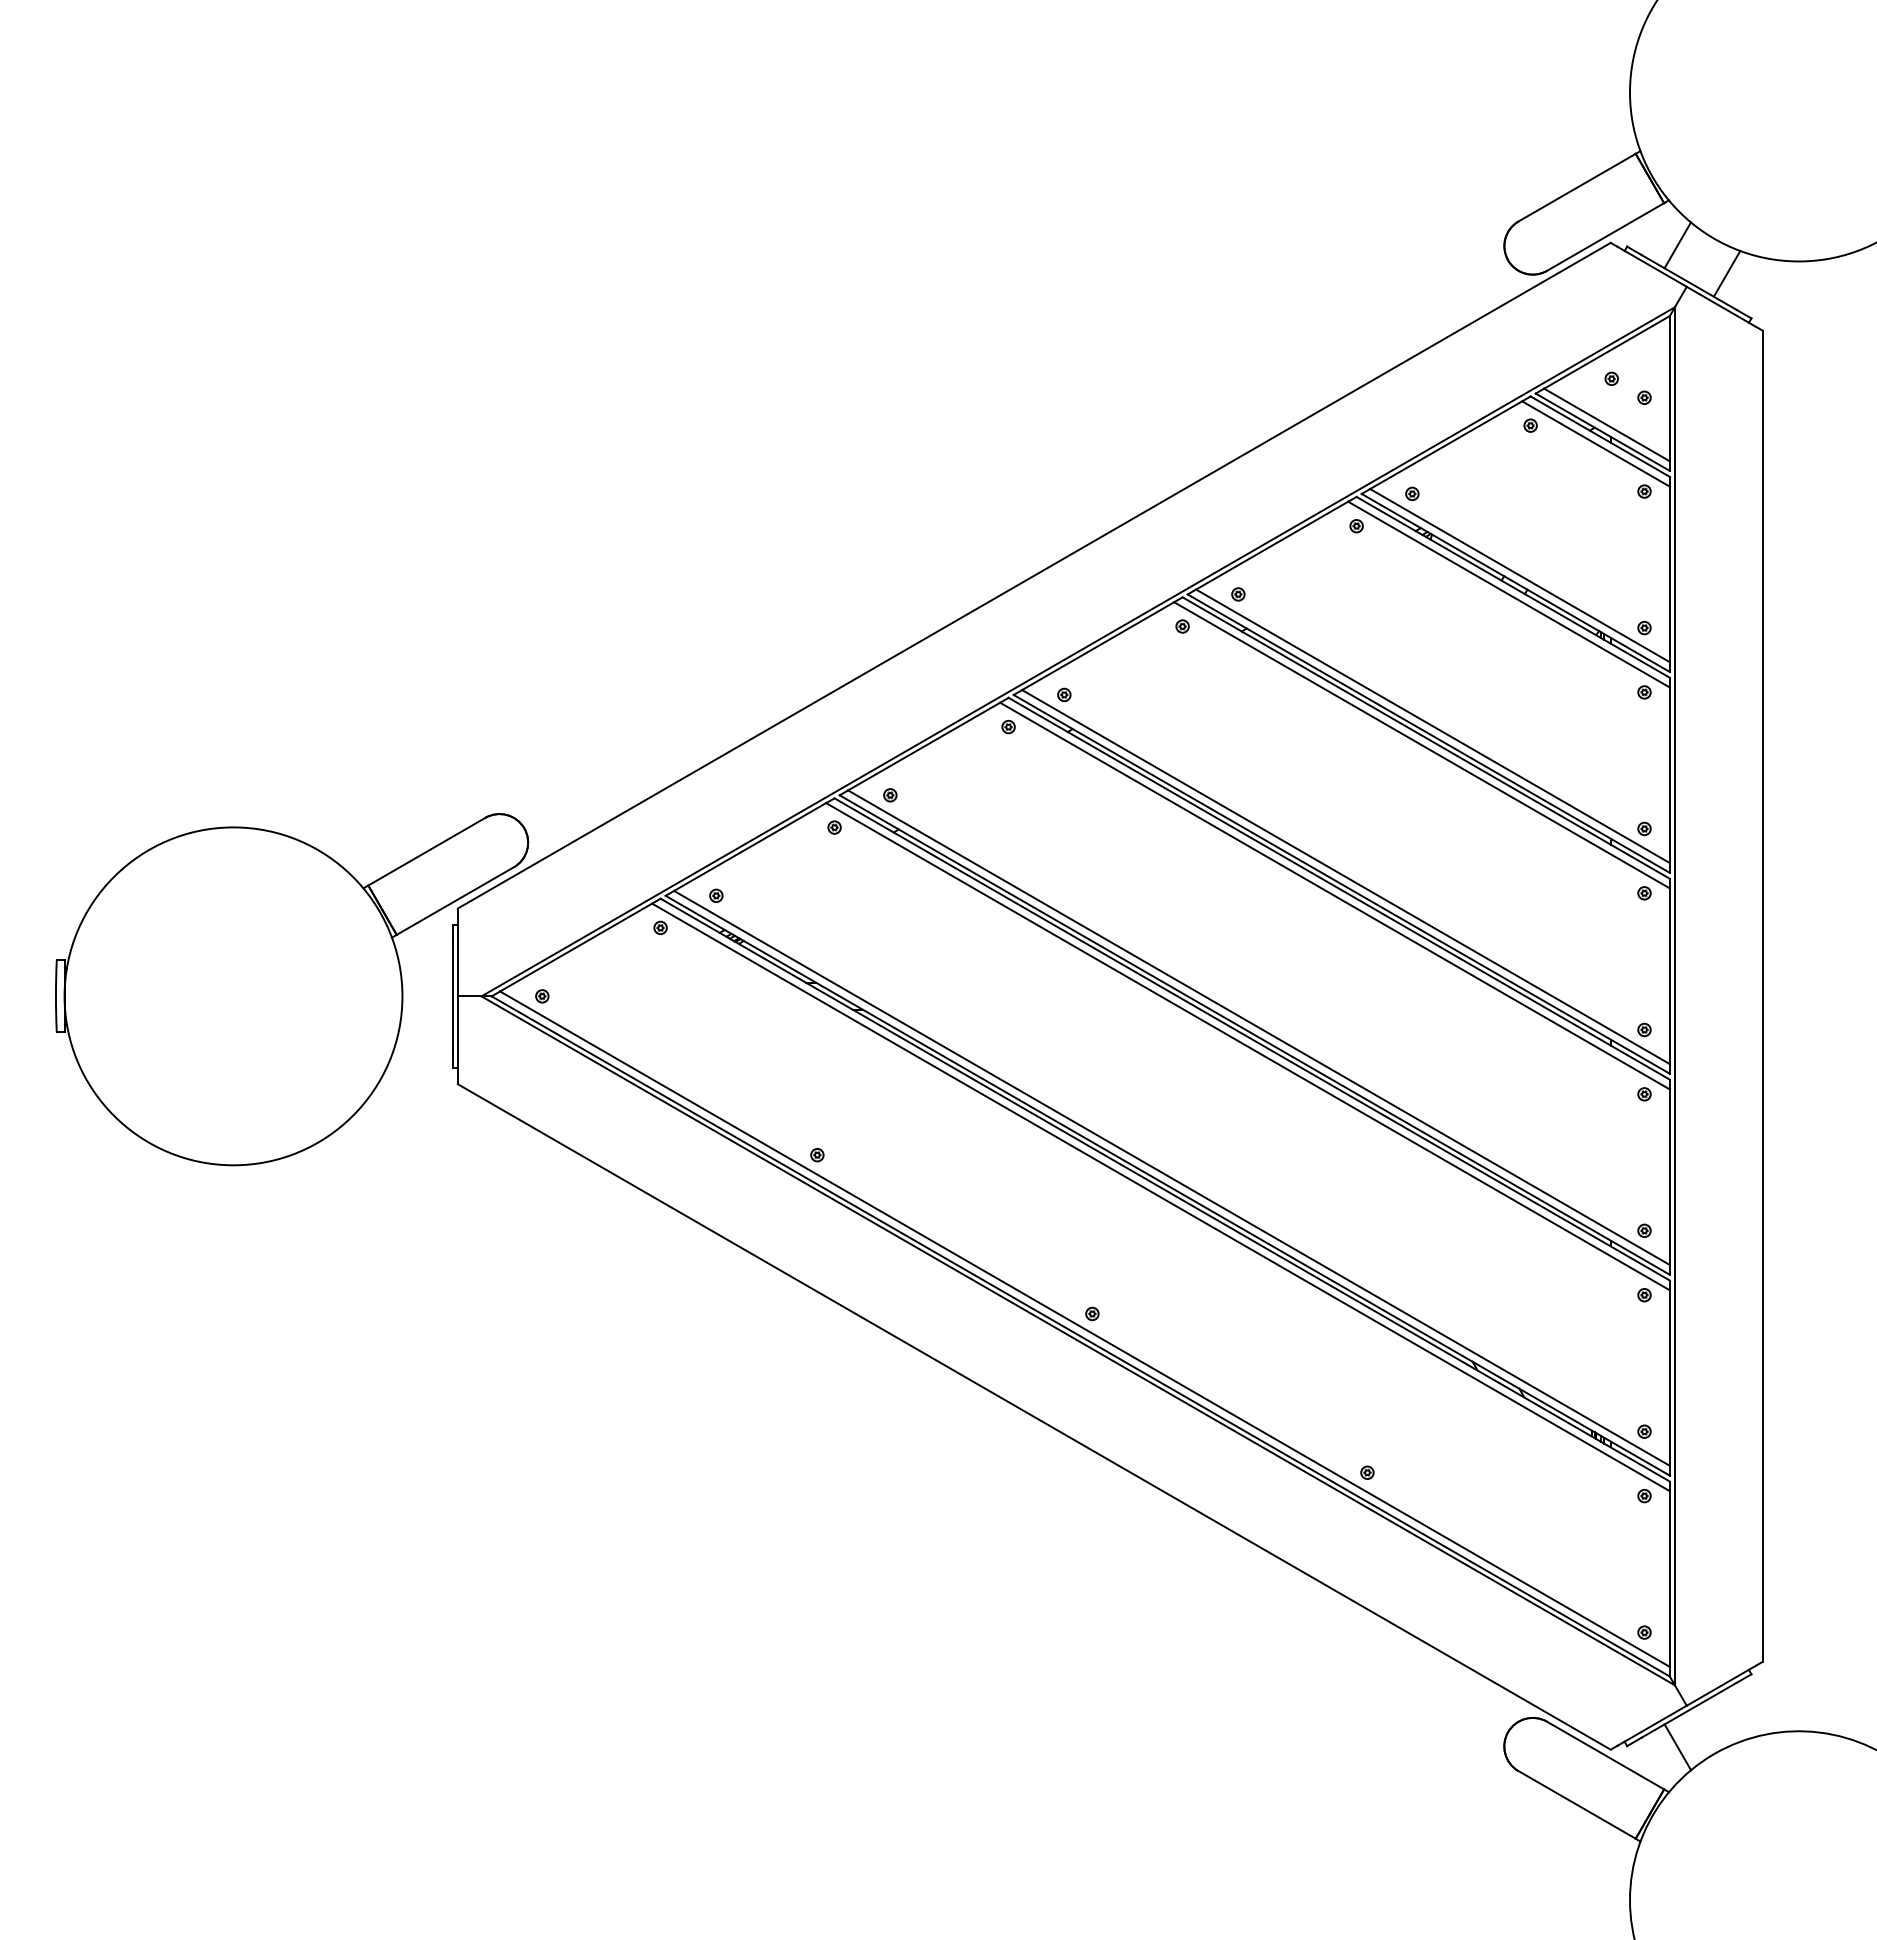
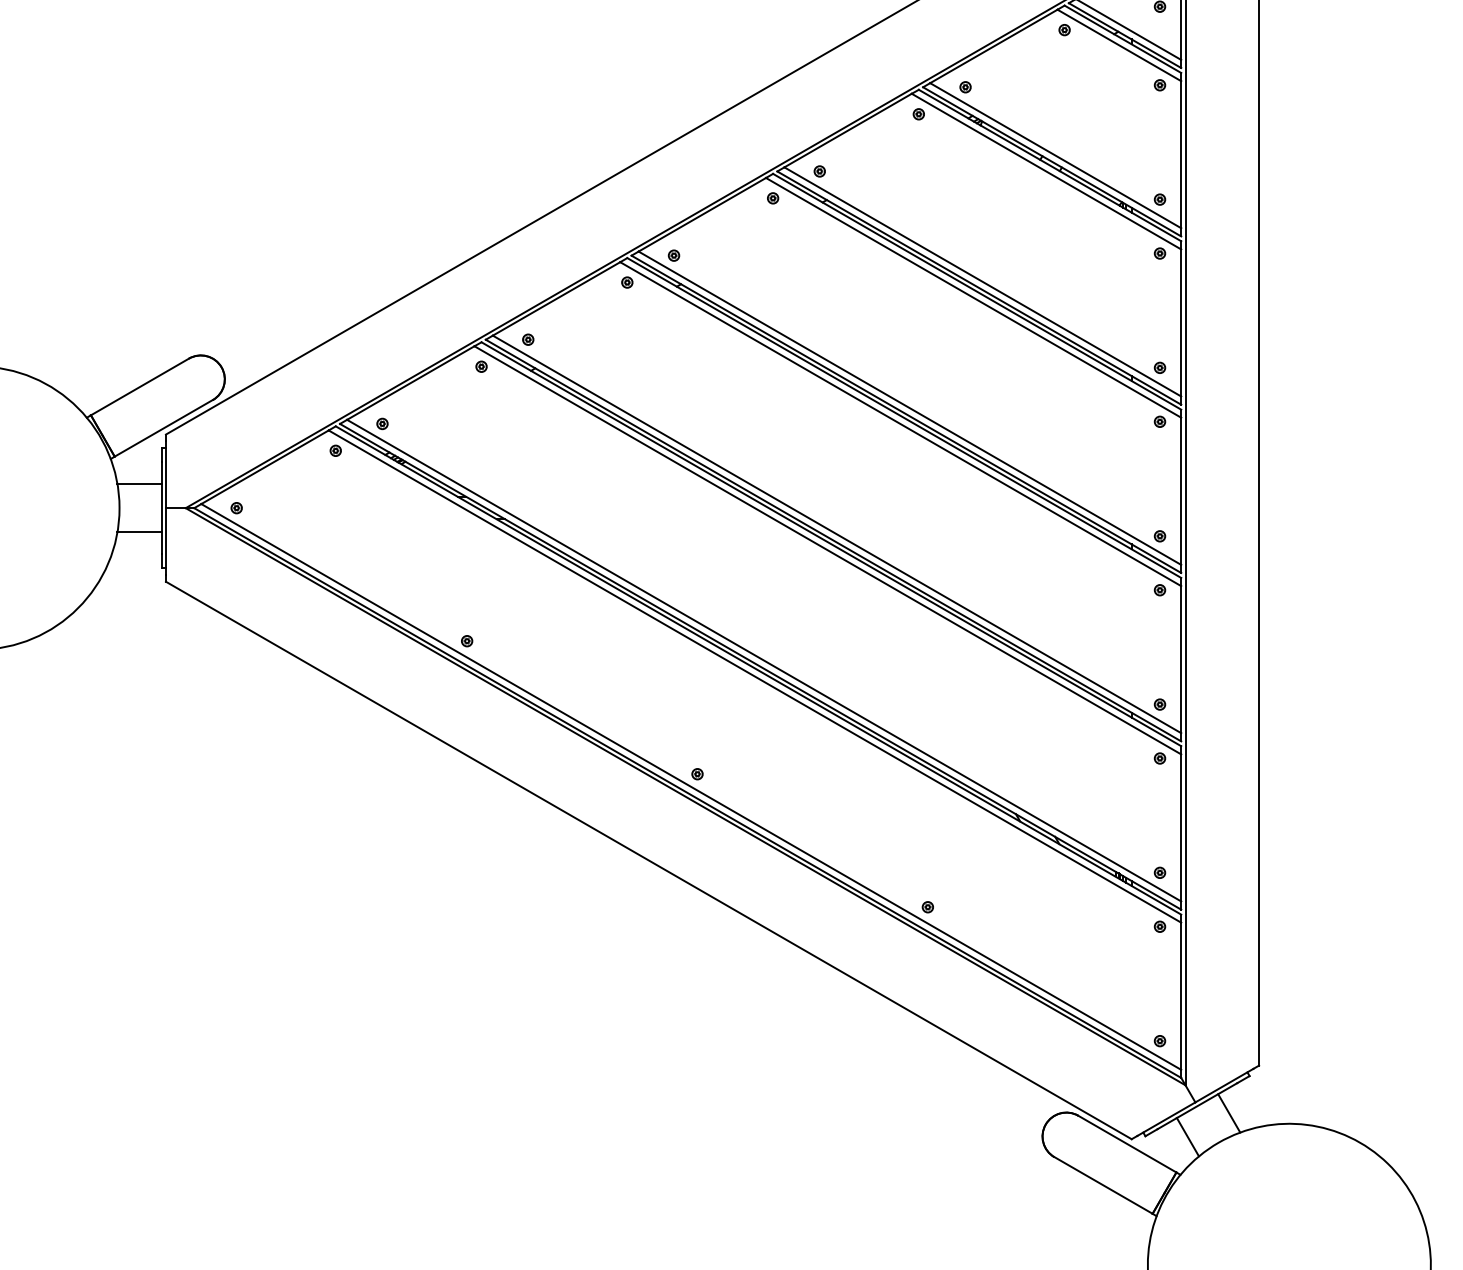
line: (425, 967) -> (138, 483), added
line: (425, 1024) -> (138, 531), added
line: (1726, 1718) -> (1228, 1113), added

